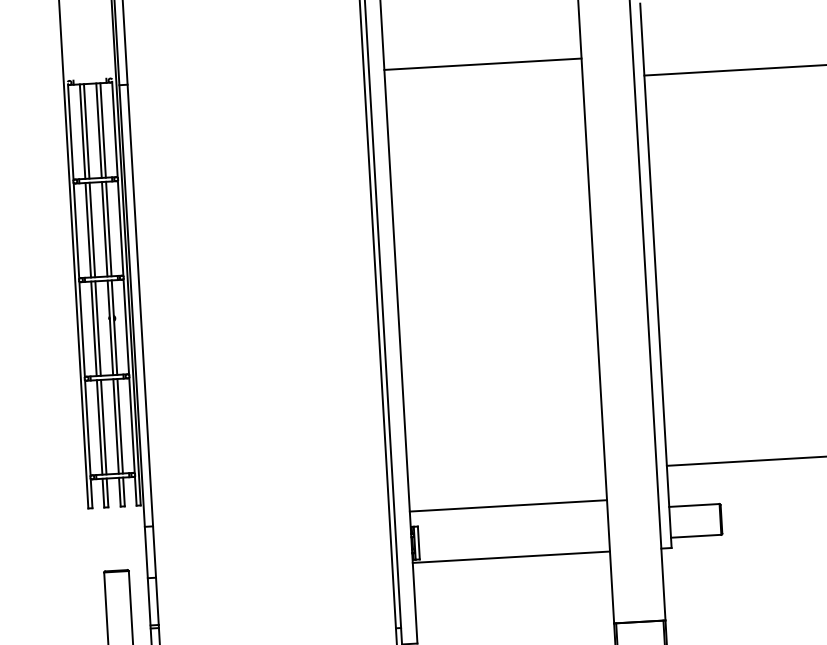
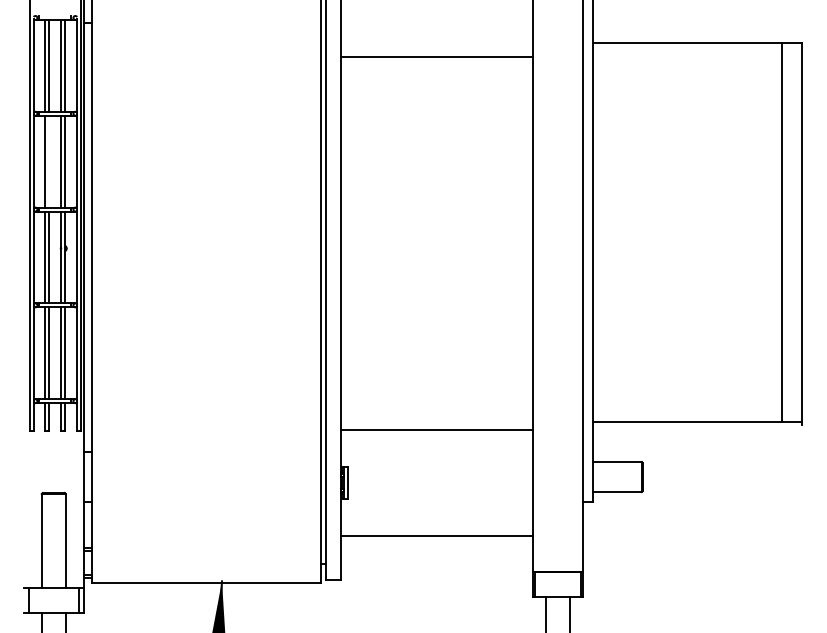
line: (482, 63) -> (436, 56), moved
line: (92, 229) -> (49, 161), removed
line: (507, 506) -> (436, 430), moved
line: (510, 556) -> (436, 535), moved

